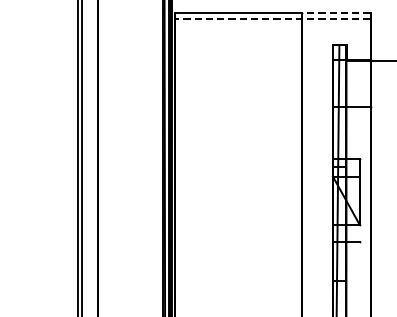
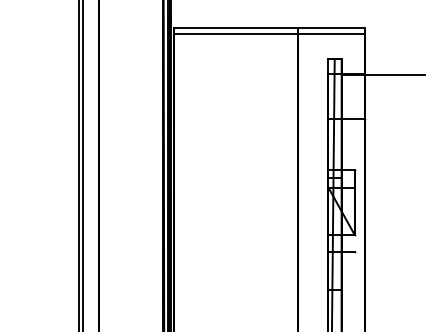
line: (336, 12) -> (331, 27), dashed -> solid
line: (272, 19) -> (269, 33), dashed -> solid

